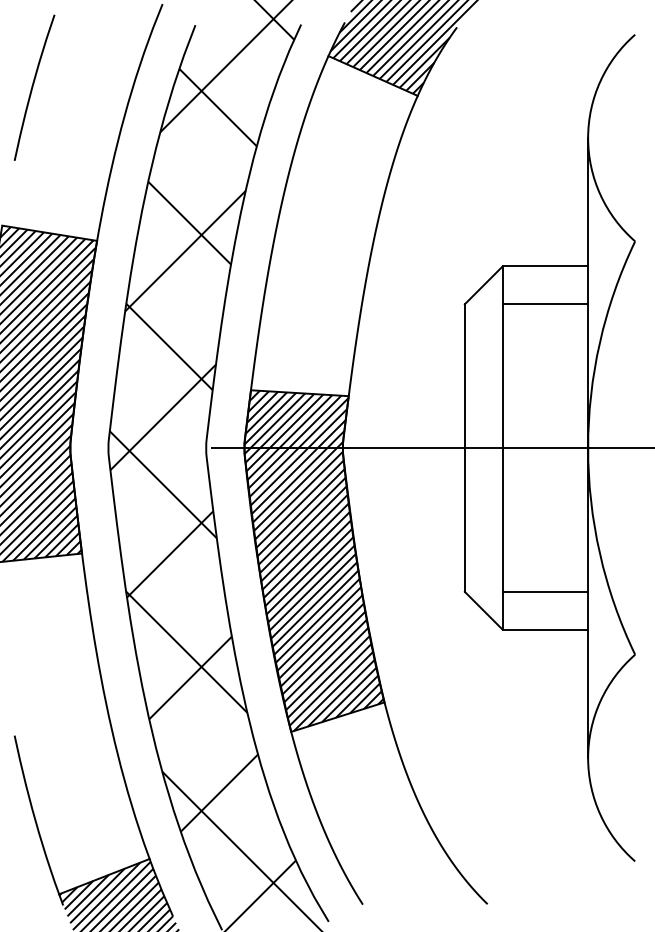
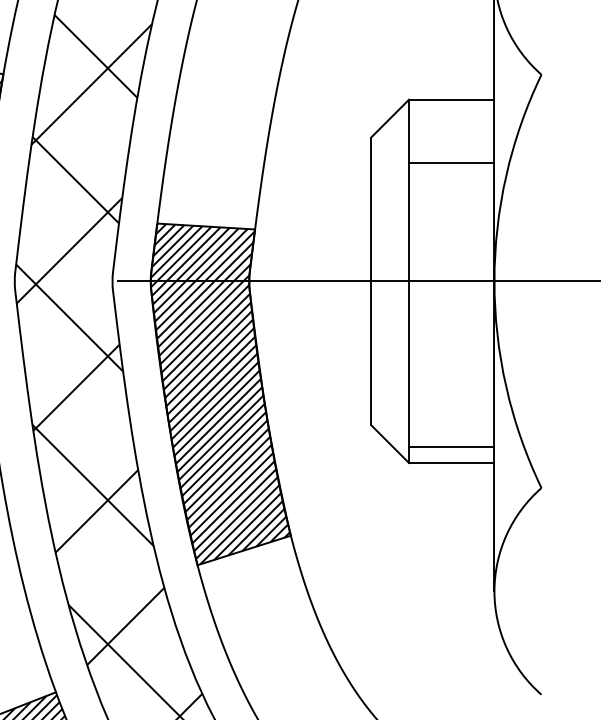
line: (545, 304) -> (451, 162), moved
line: (545, 591) -> (451, 446), moved

